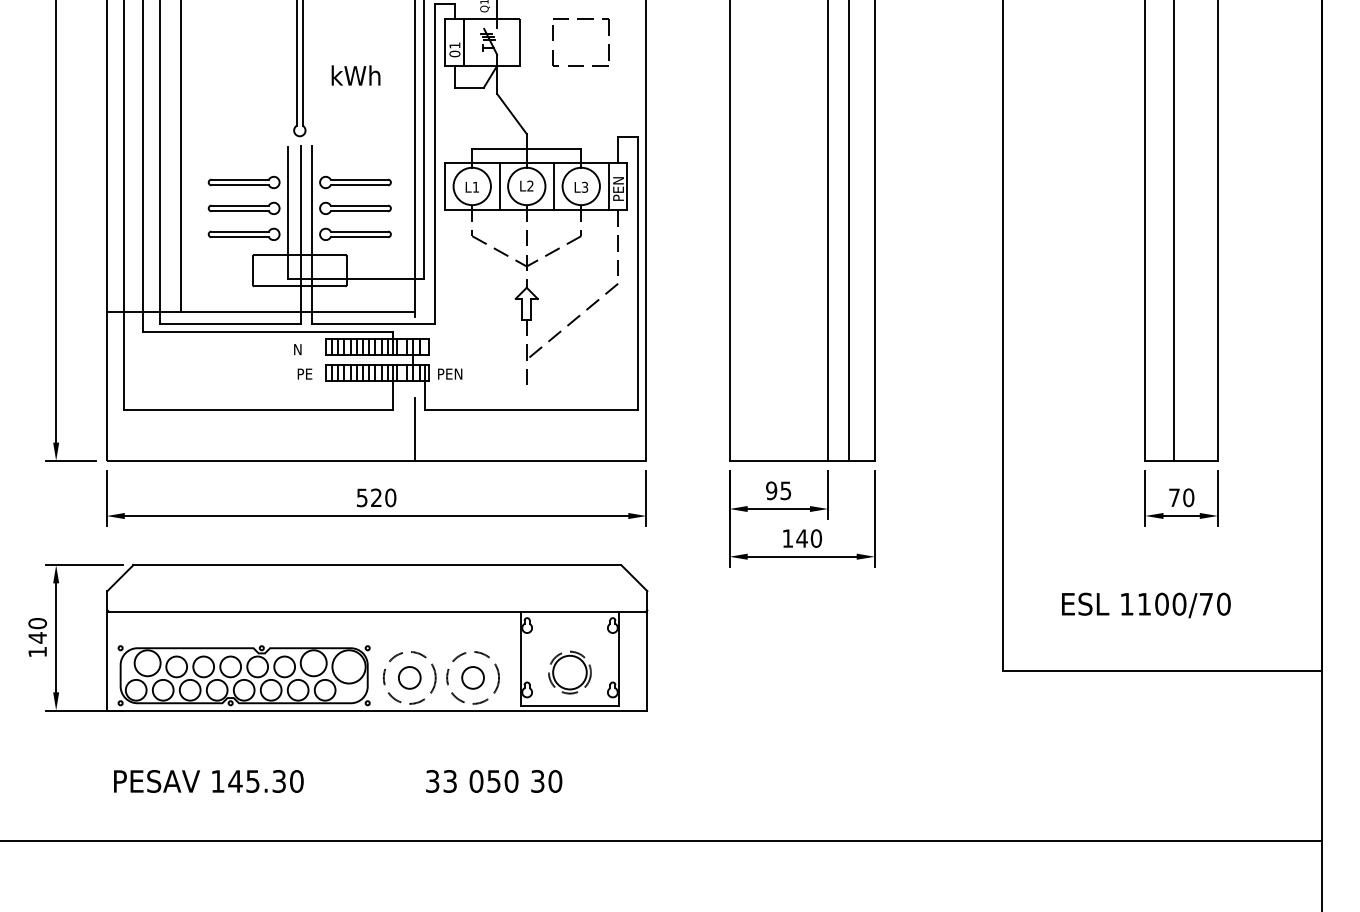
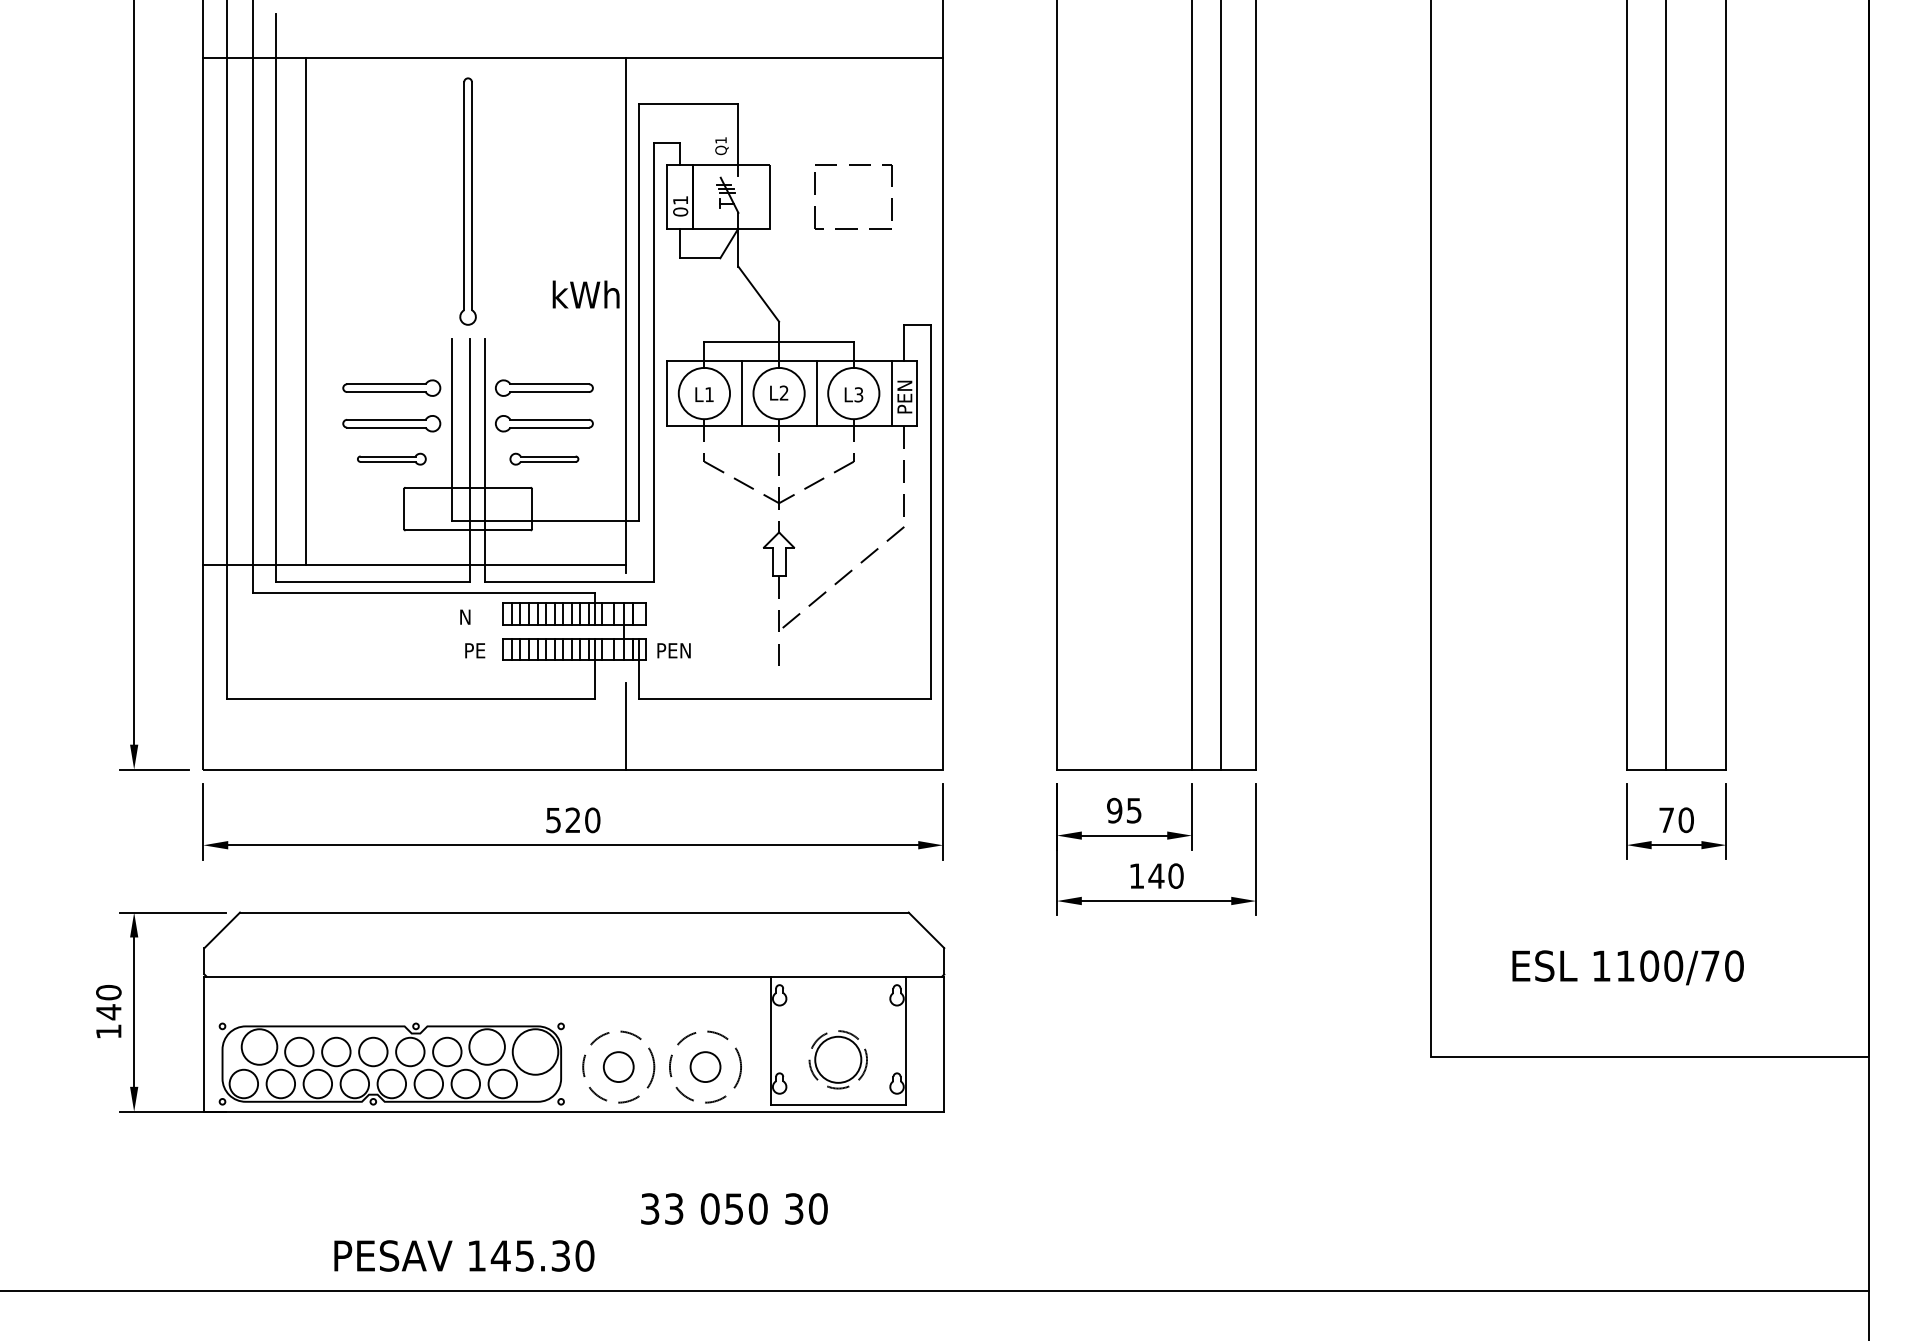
text: (355, 75) -> (585, 294), moved
part: (243, 233) -> (391, 458), size x0.7
part: (355, 233) -> (544, 458), size x0.7
text: (208, 781) -> (464, 1255), moved

